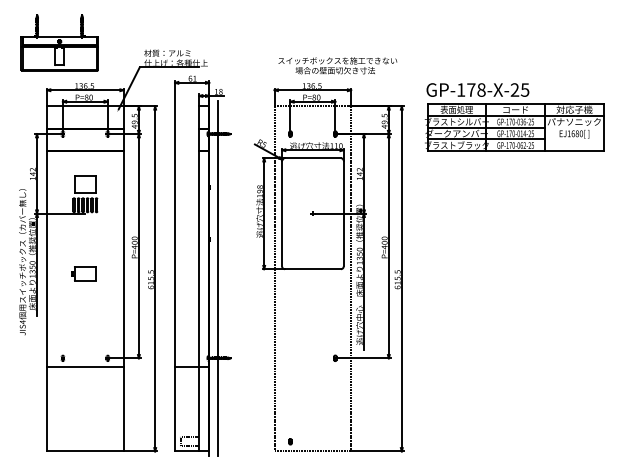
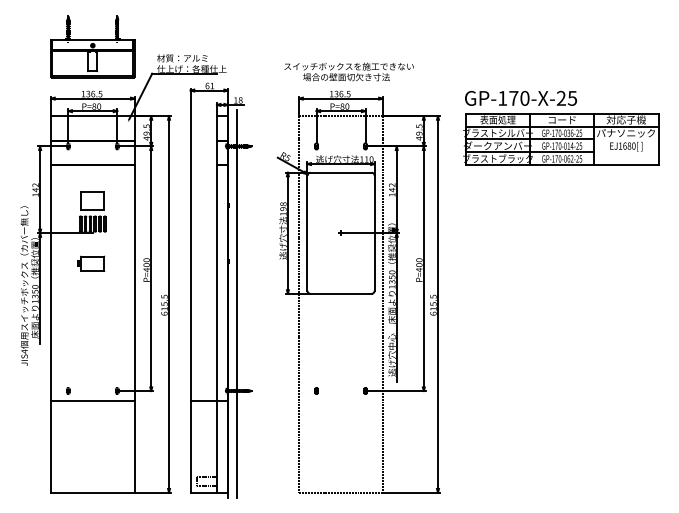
part: (59, 42) -> (92, 46), moved
text: (337, 65) -> (348, 71), moved
text: (481, 90) -> (524, 98), GP-178-X-25 -> GP-170-X-25
part: (84, 273) -> (91, 263), moved
part: (290, 441) -> (316, 390), moved

